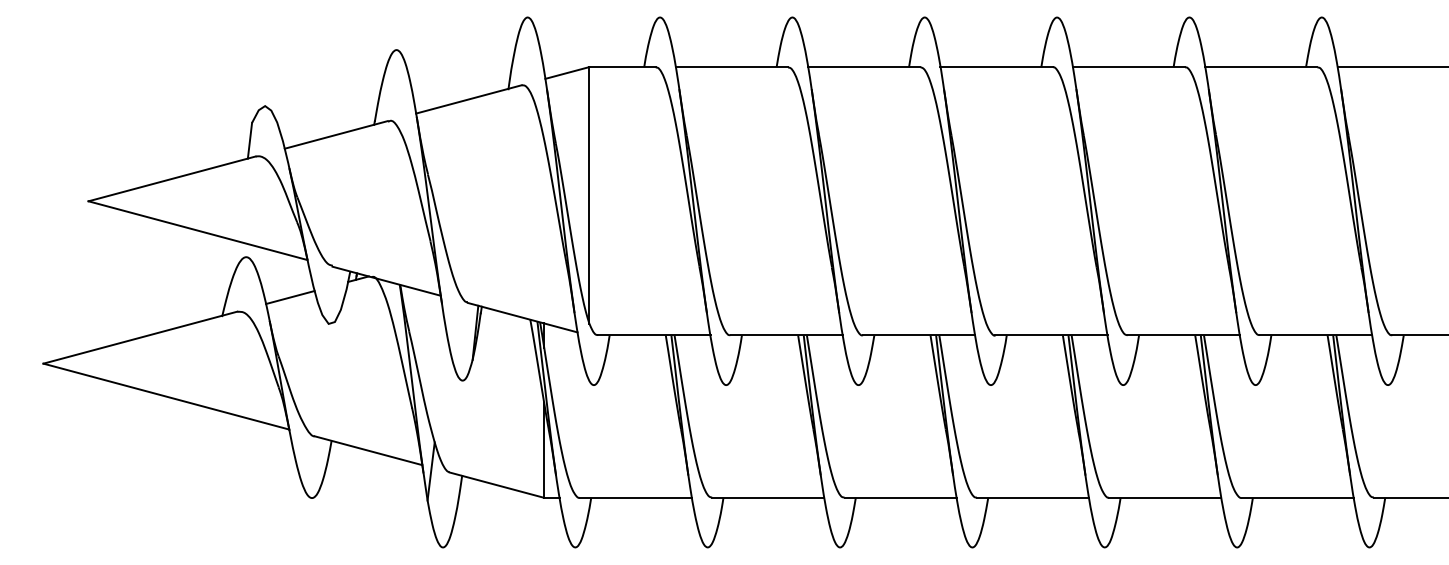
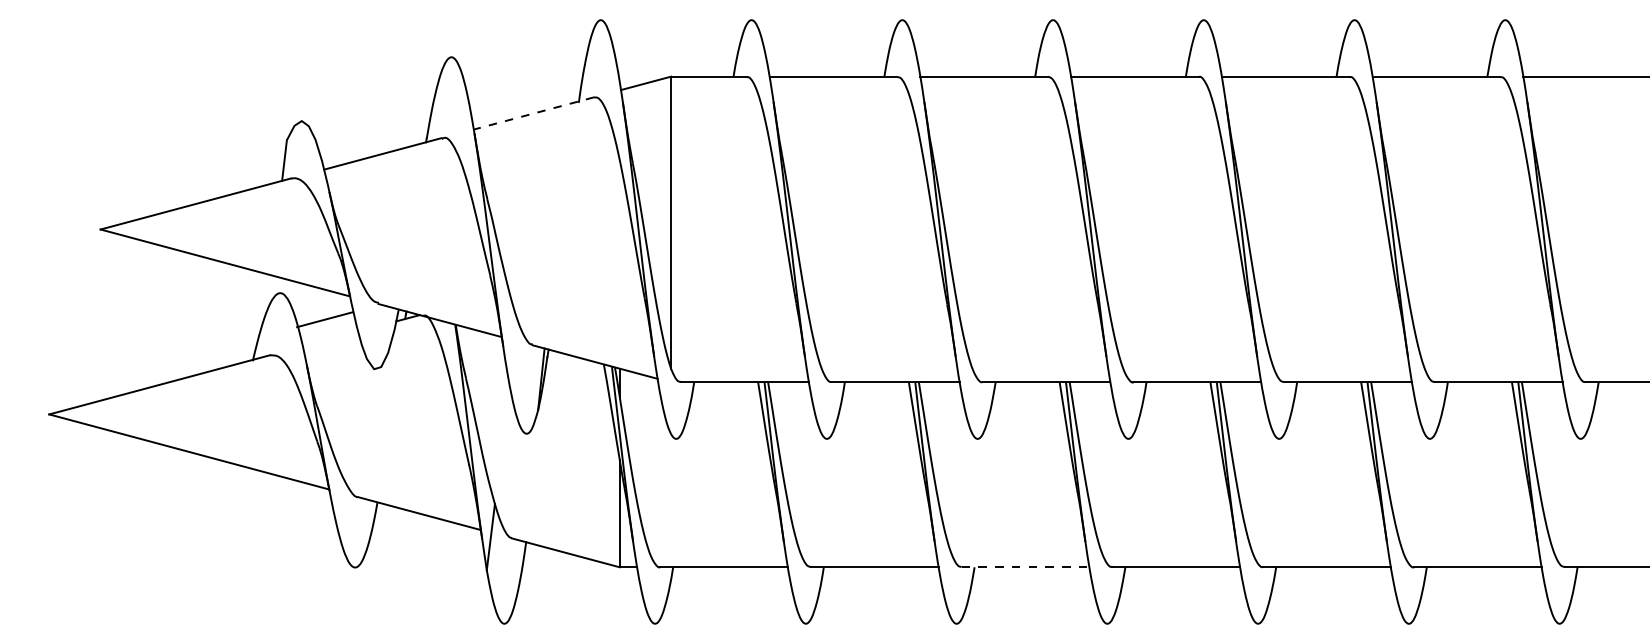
line: (468, 99) -> (533, 113), solid -> dashed
line: (290, 297) -> (324, 319), moved
line: (901, 497) -> (1026, 566), solid -> dashed

